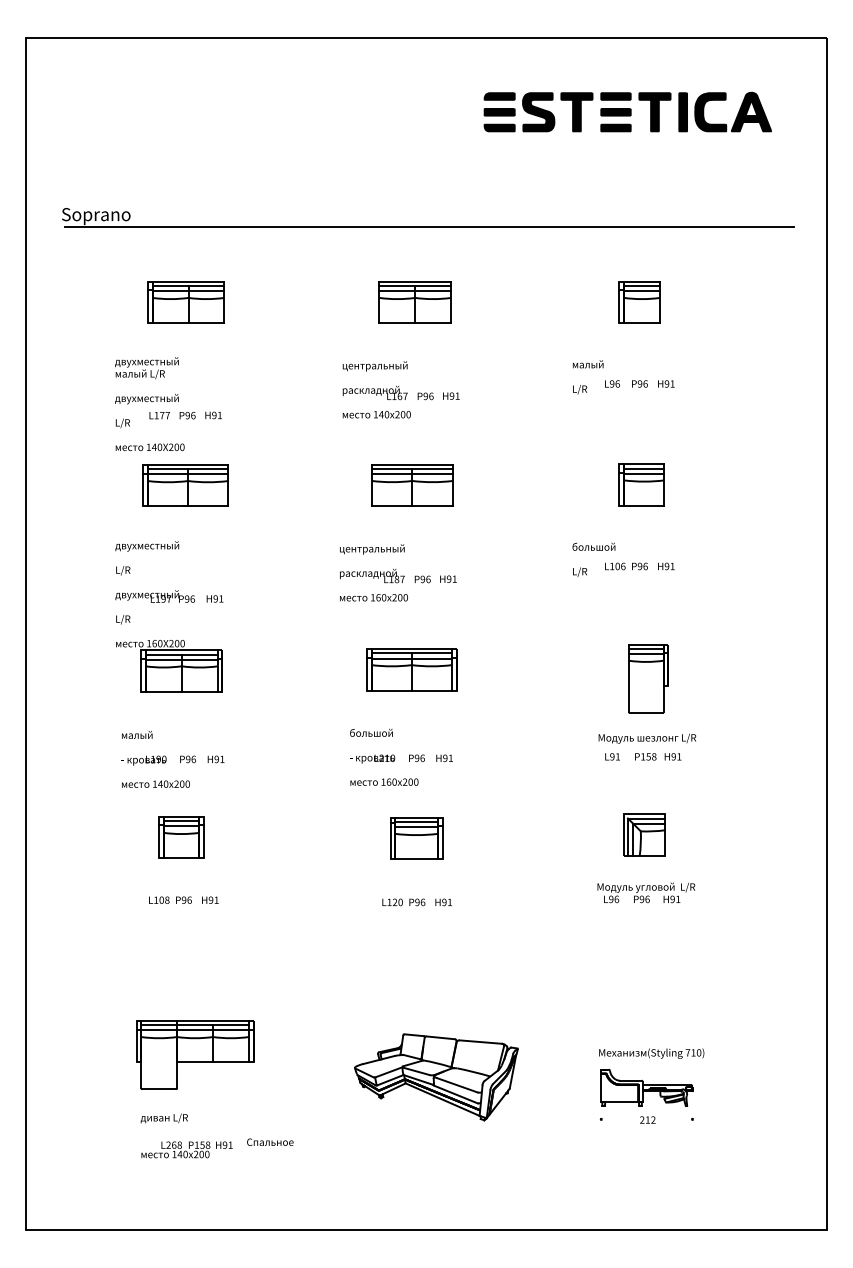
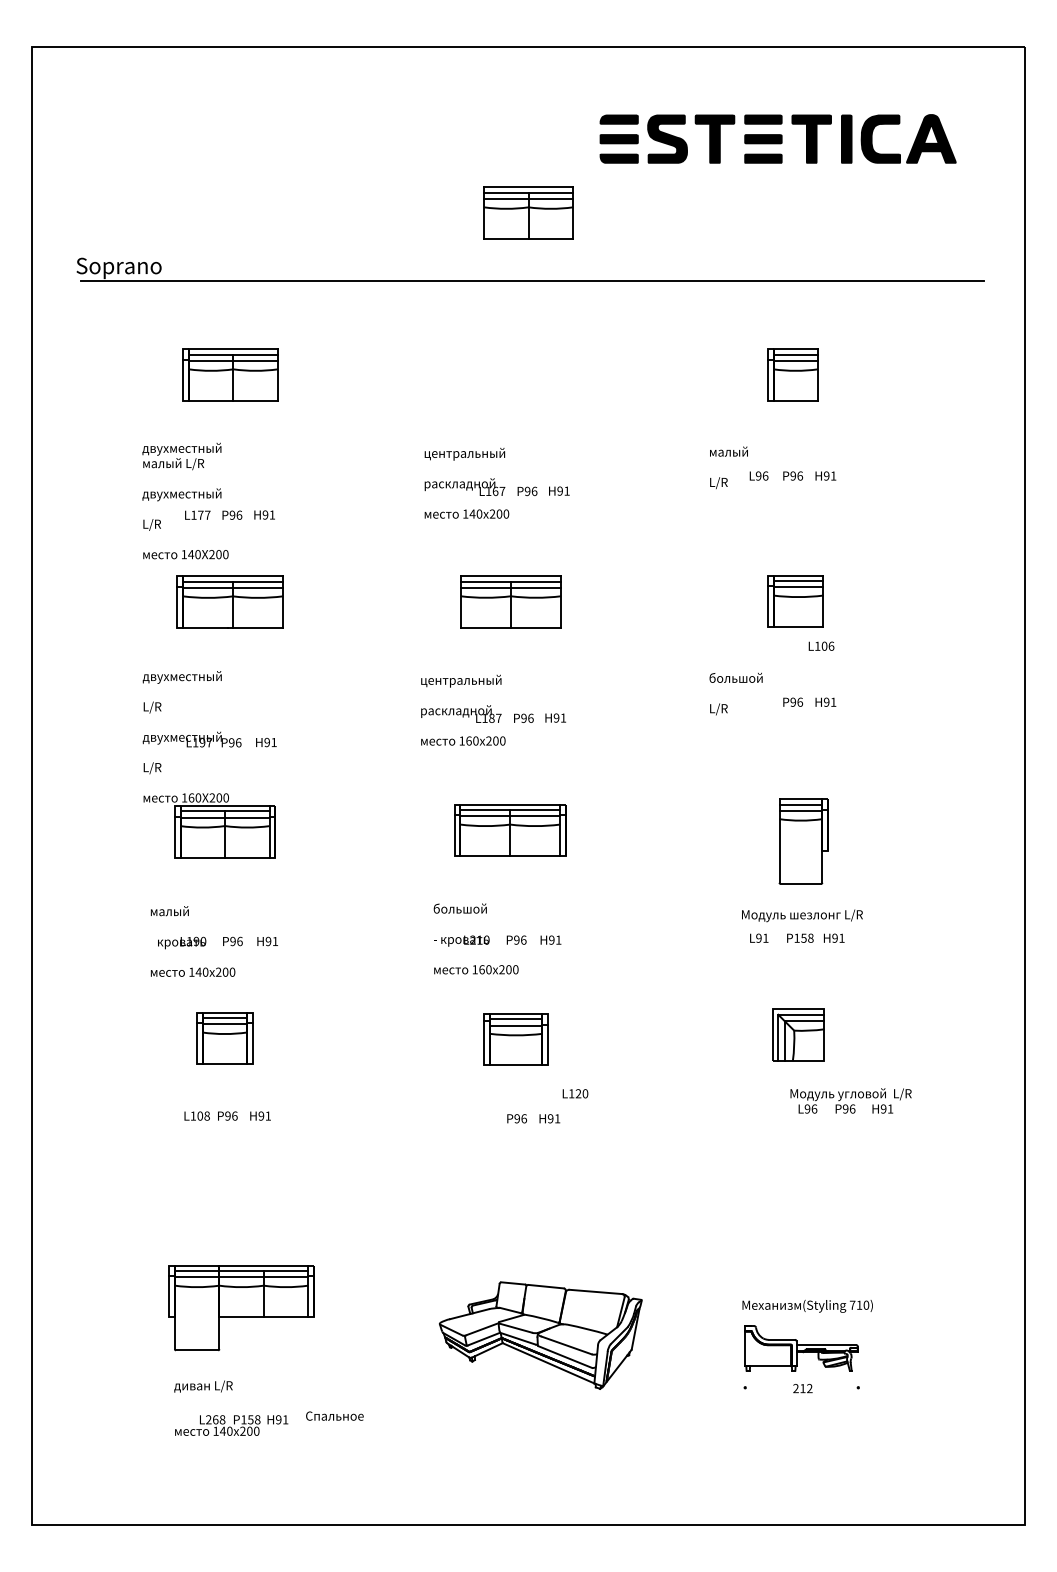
part: (415, 302) -> (528, 212), moved
text: (615, 565) -> (821, 645), moved
text: (645, 892) -> (850, 1100), moved
text: (392, 902) -> (575, 1093), moved

